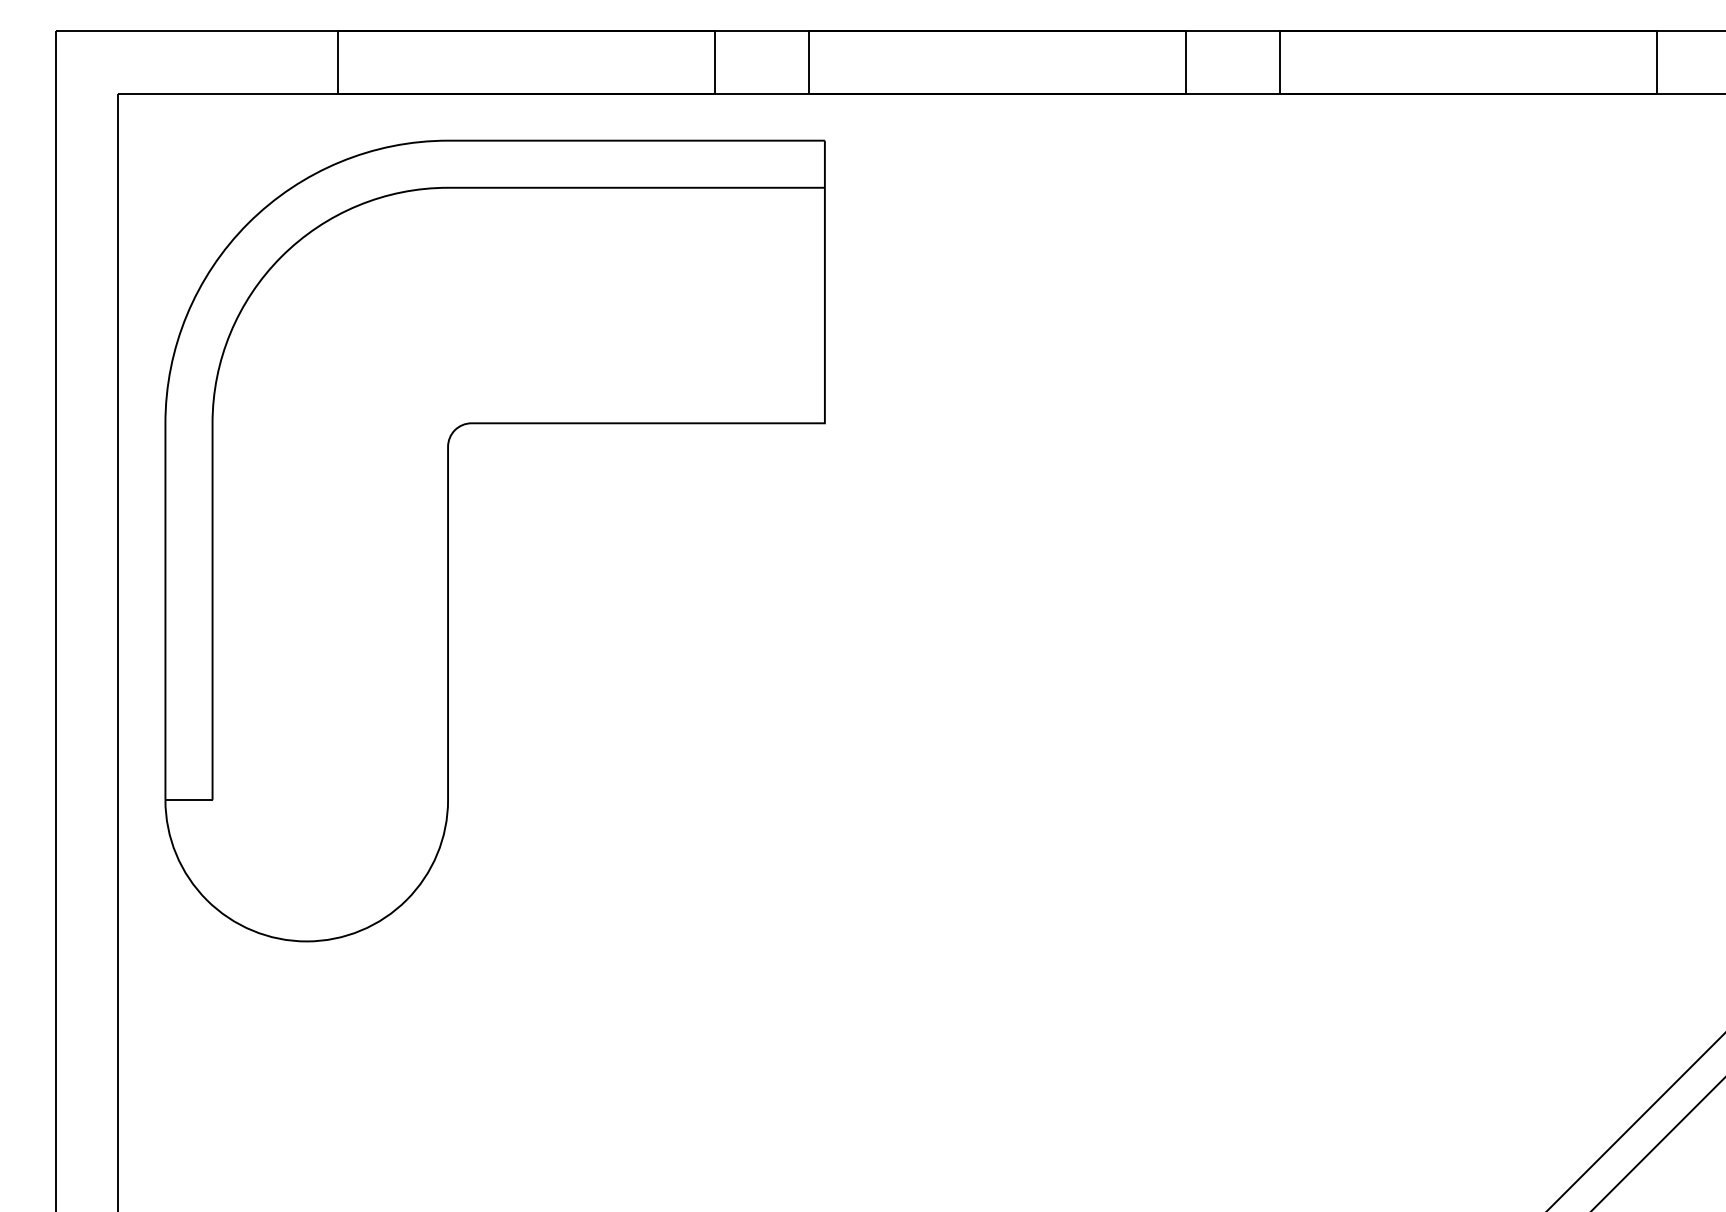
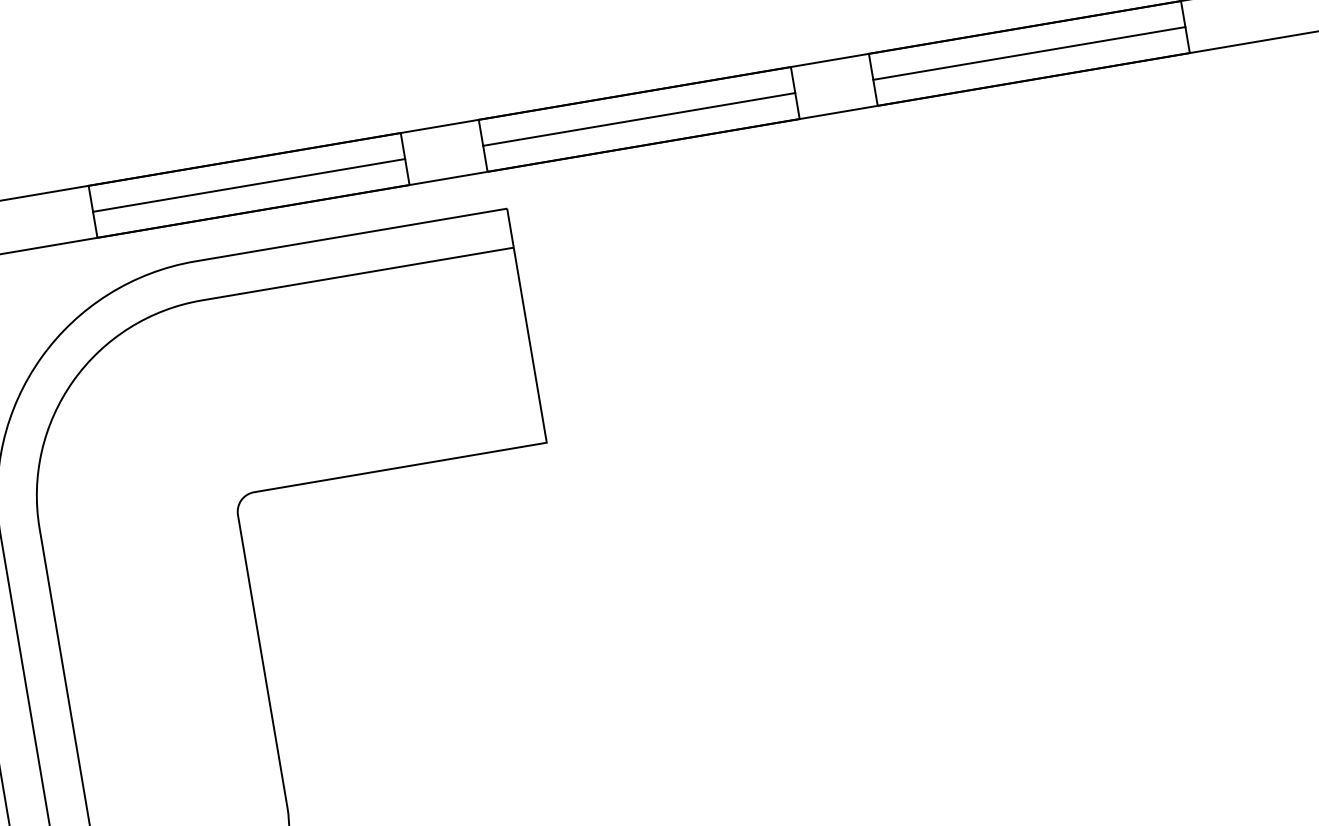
line: (526, 62) -> (249, 185), added
line: (997, 62) -> (639, 119), added
line: (1468, 62) -> (1029, 53), added

